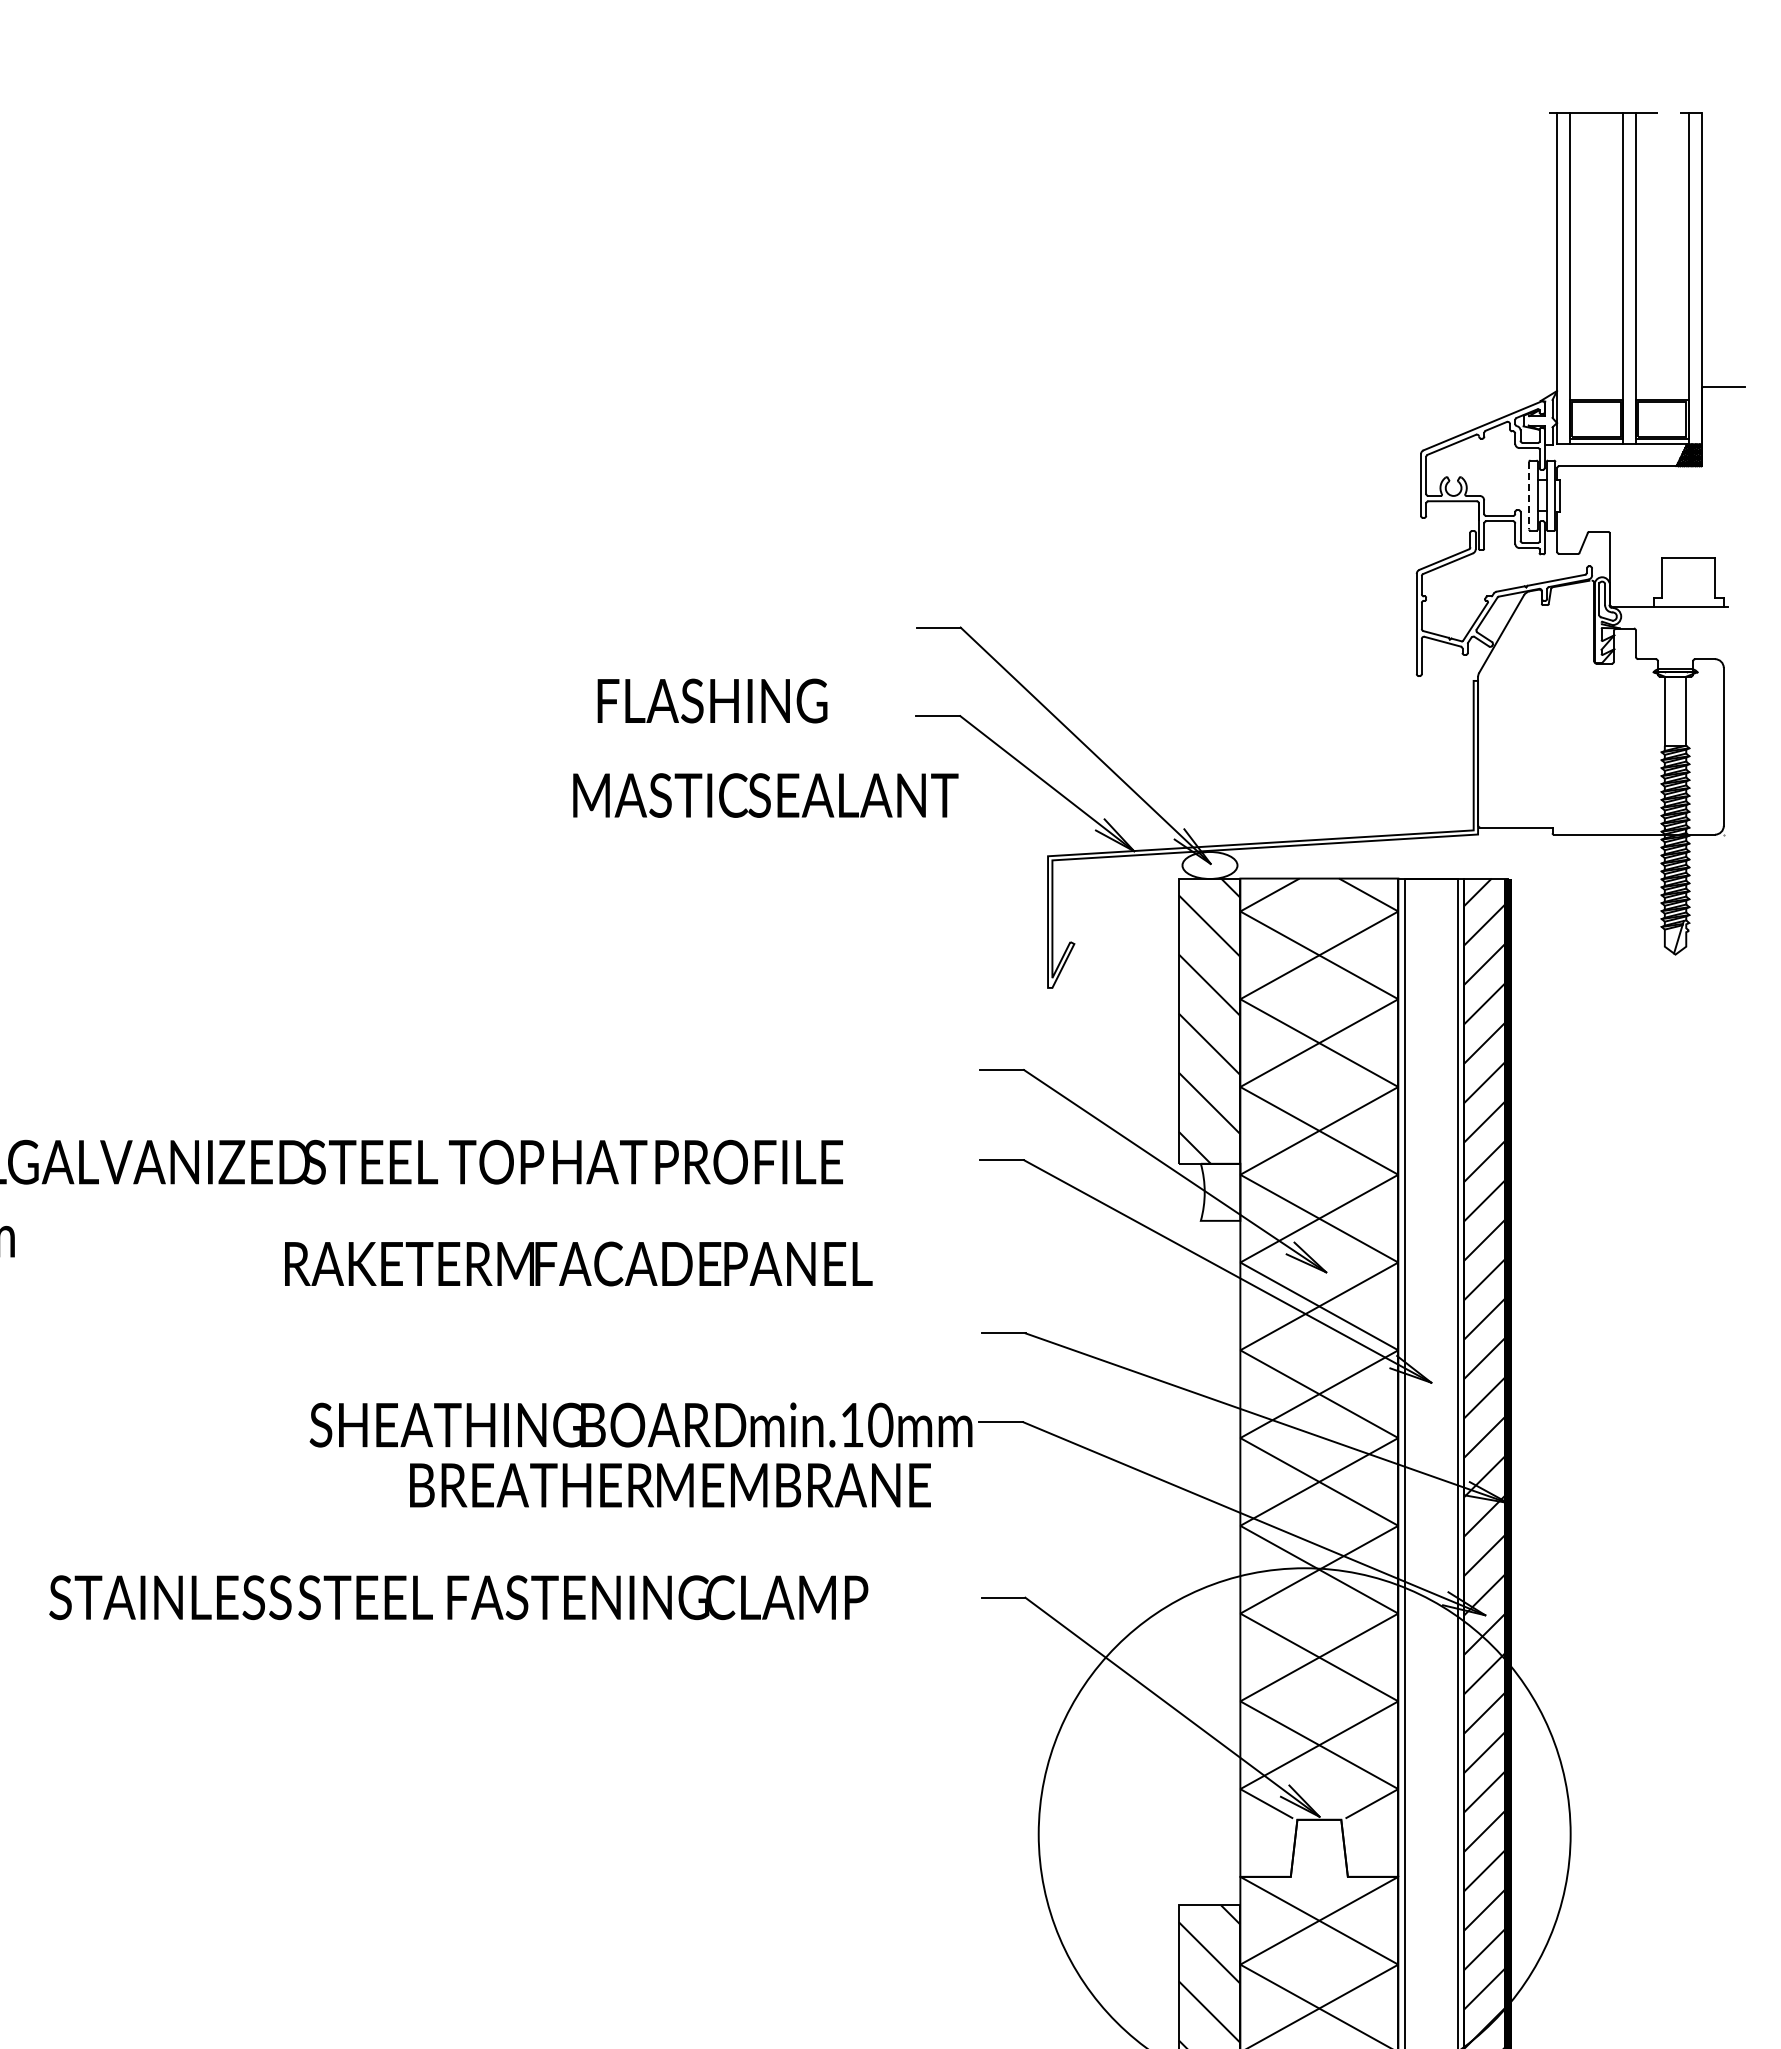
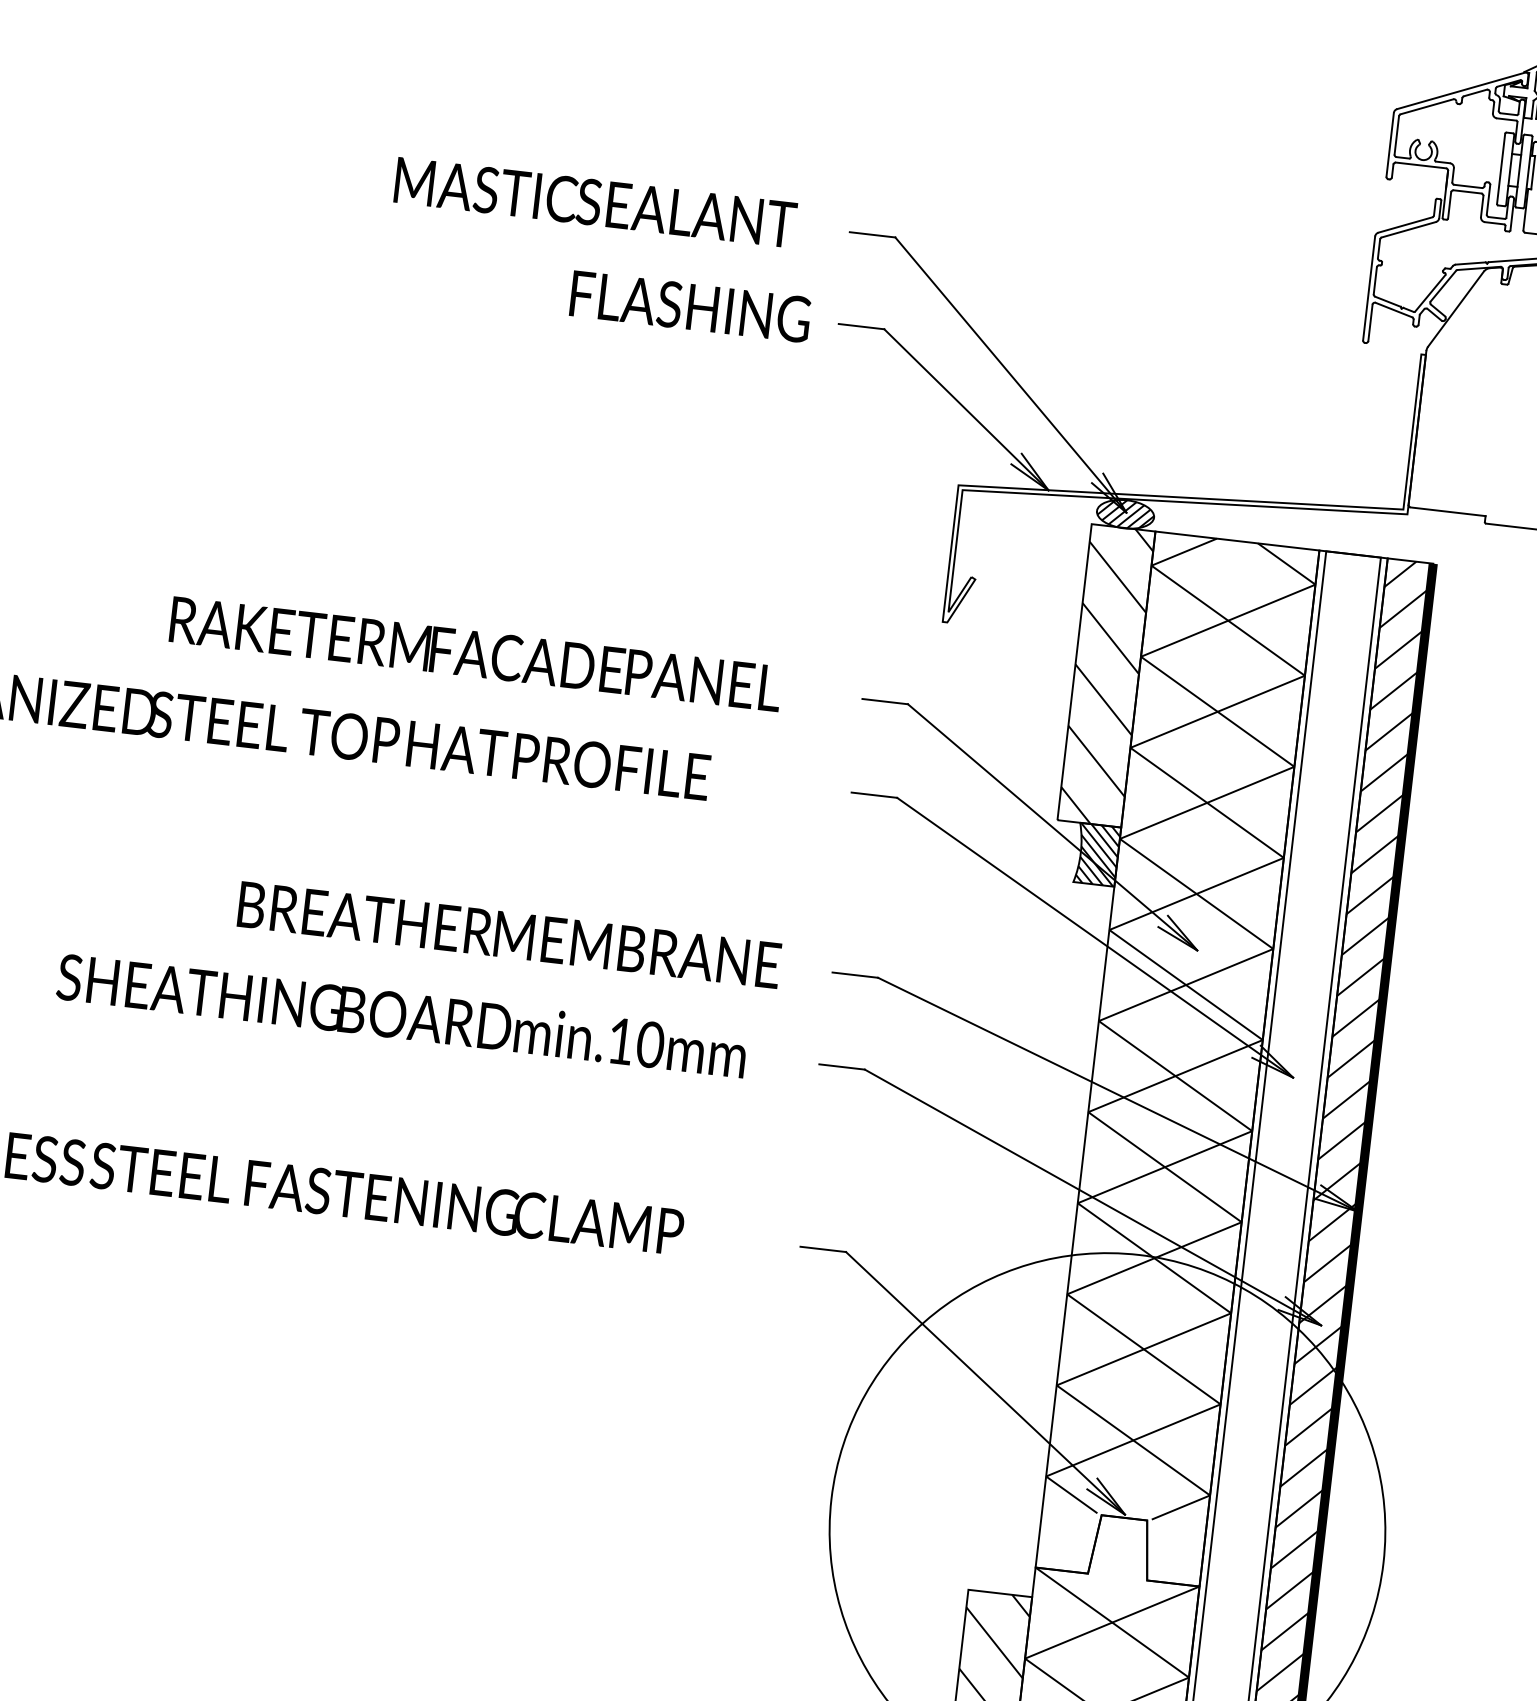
line: (1529, 495) -> (1501, 168), dashed -> solid
text: (712, 700) -> (690, 306), moved
text: (765, 795) -> (595, 202), moved
hatch: (1210, 865) -> (1126, 514), added
hatch: (1220, 1191) -> (1097, 853), added
text: (578, 1263) -> (475, 653), moved
text: (640, 1424) -> (401, 1015), moved
text: (670, 1485) -> (509, 935), moved

